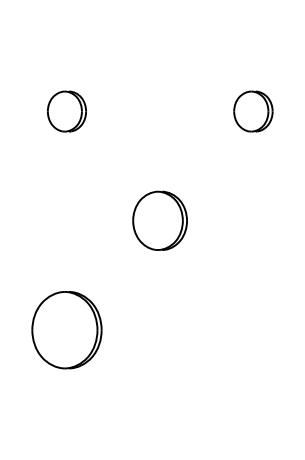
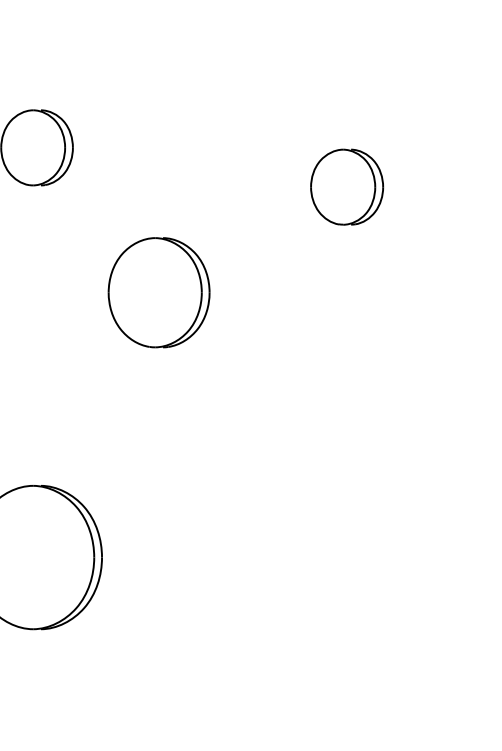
part: (253, 111) -> (347, 187), moved
part: (159, 220) -> (157, 292), moved

